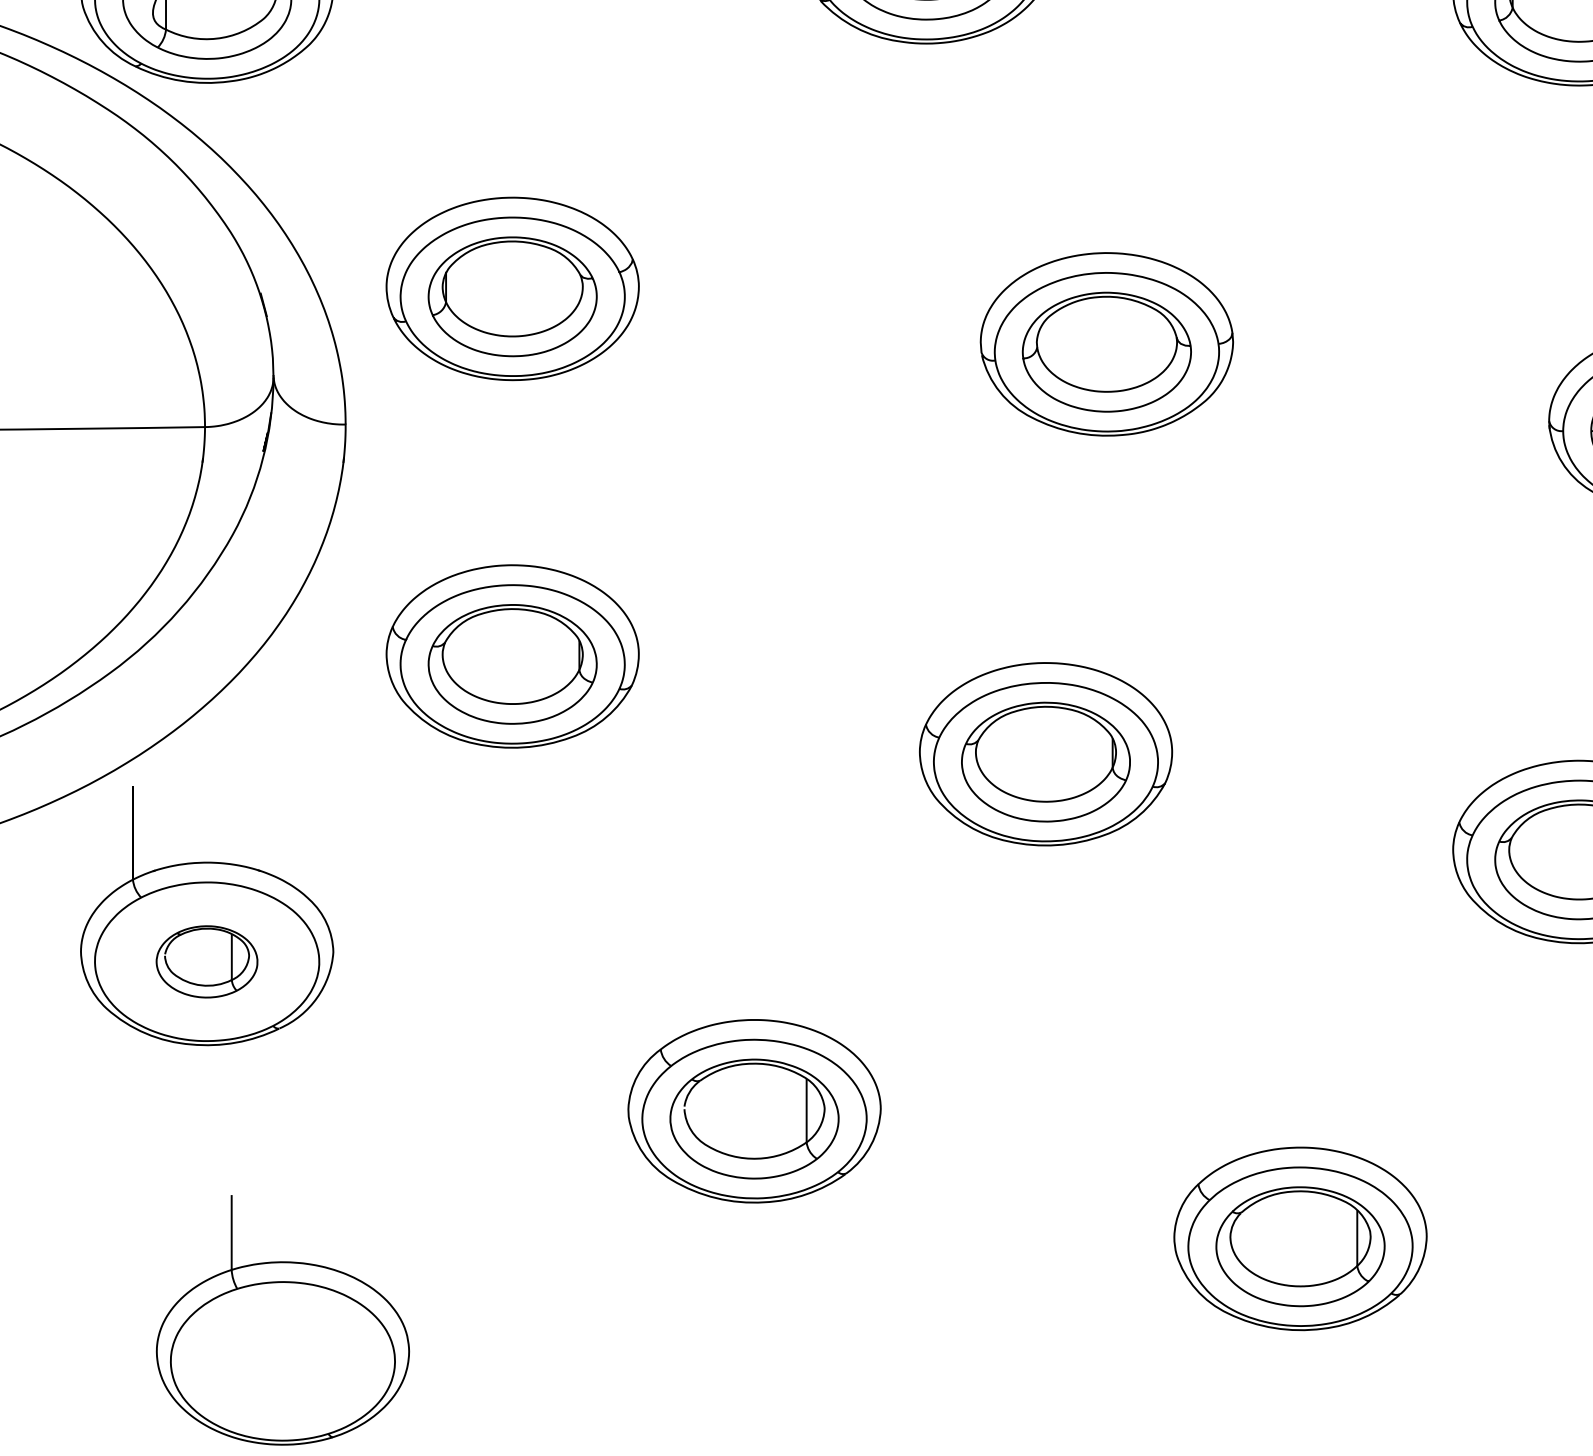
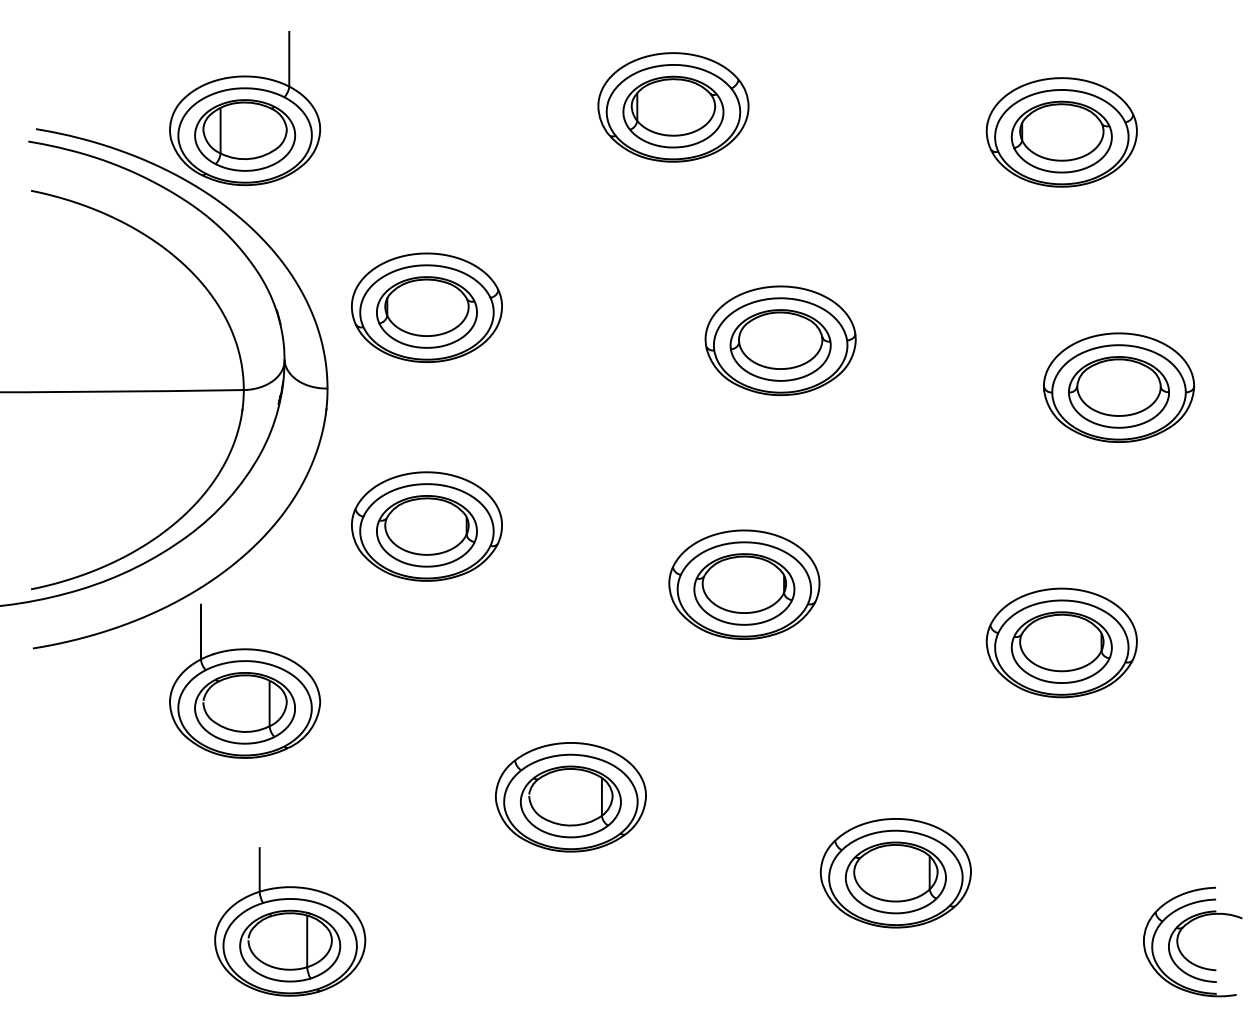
part: (206, 962) -> (244, 708), size x1.67
part: (283, 1360) -> (290, 945), added

